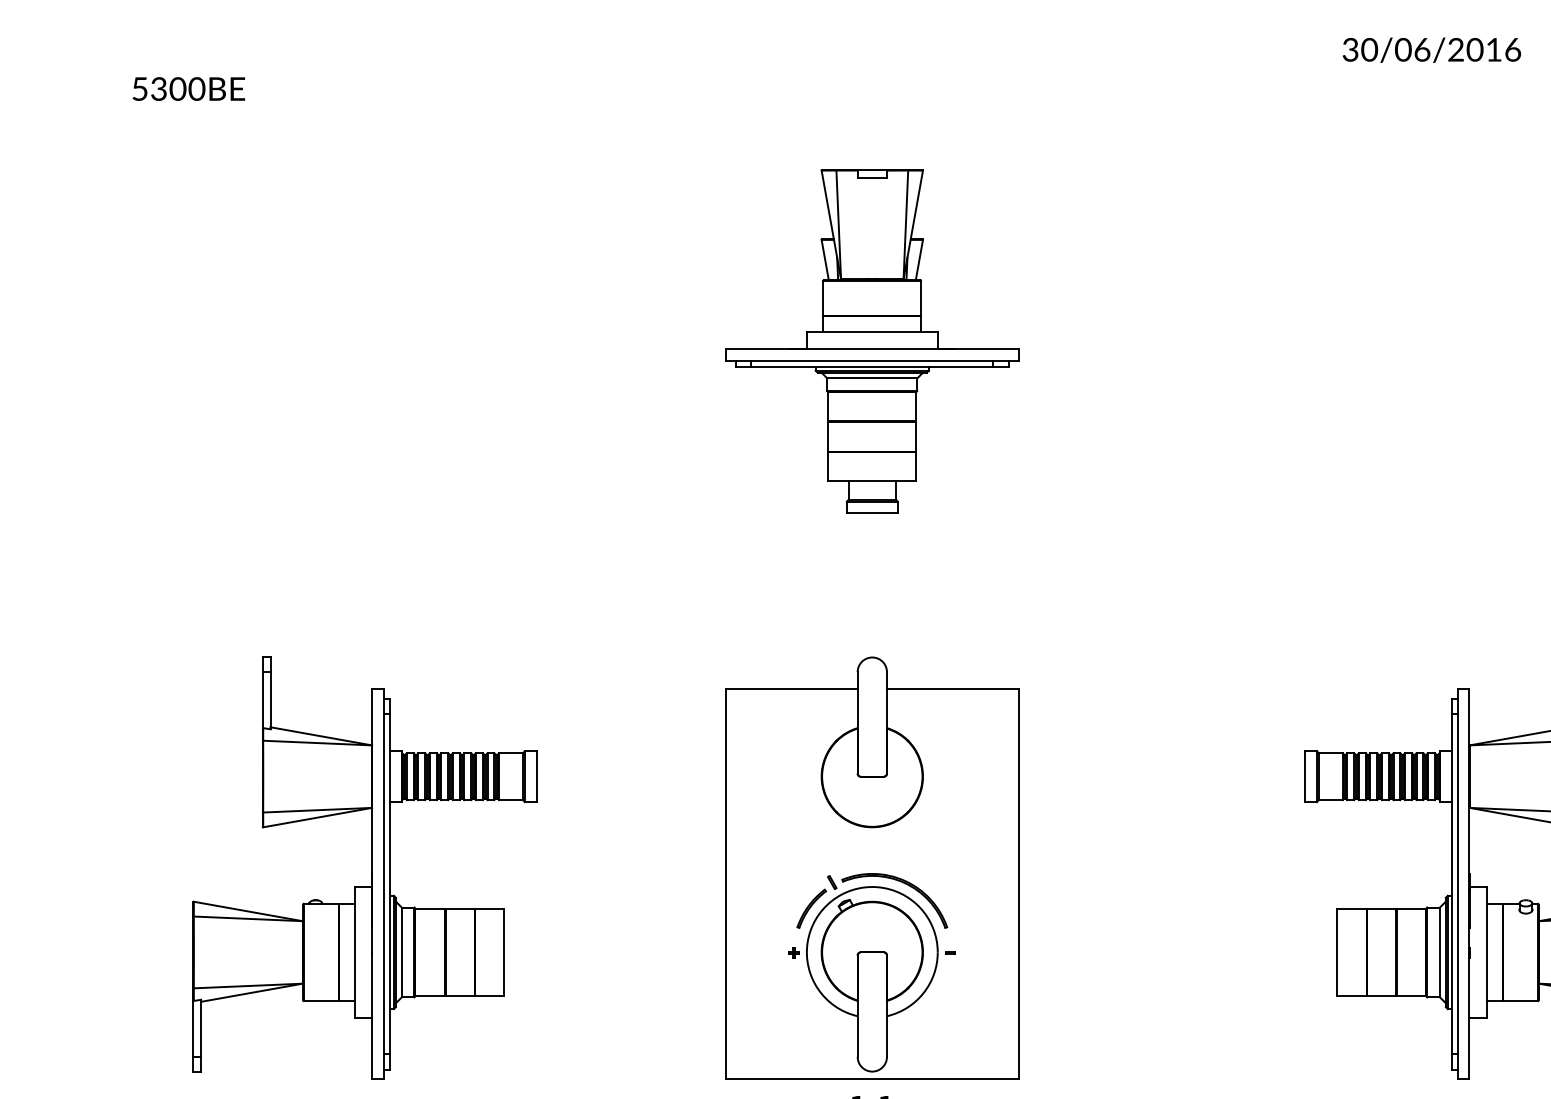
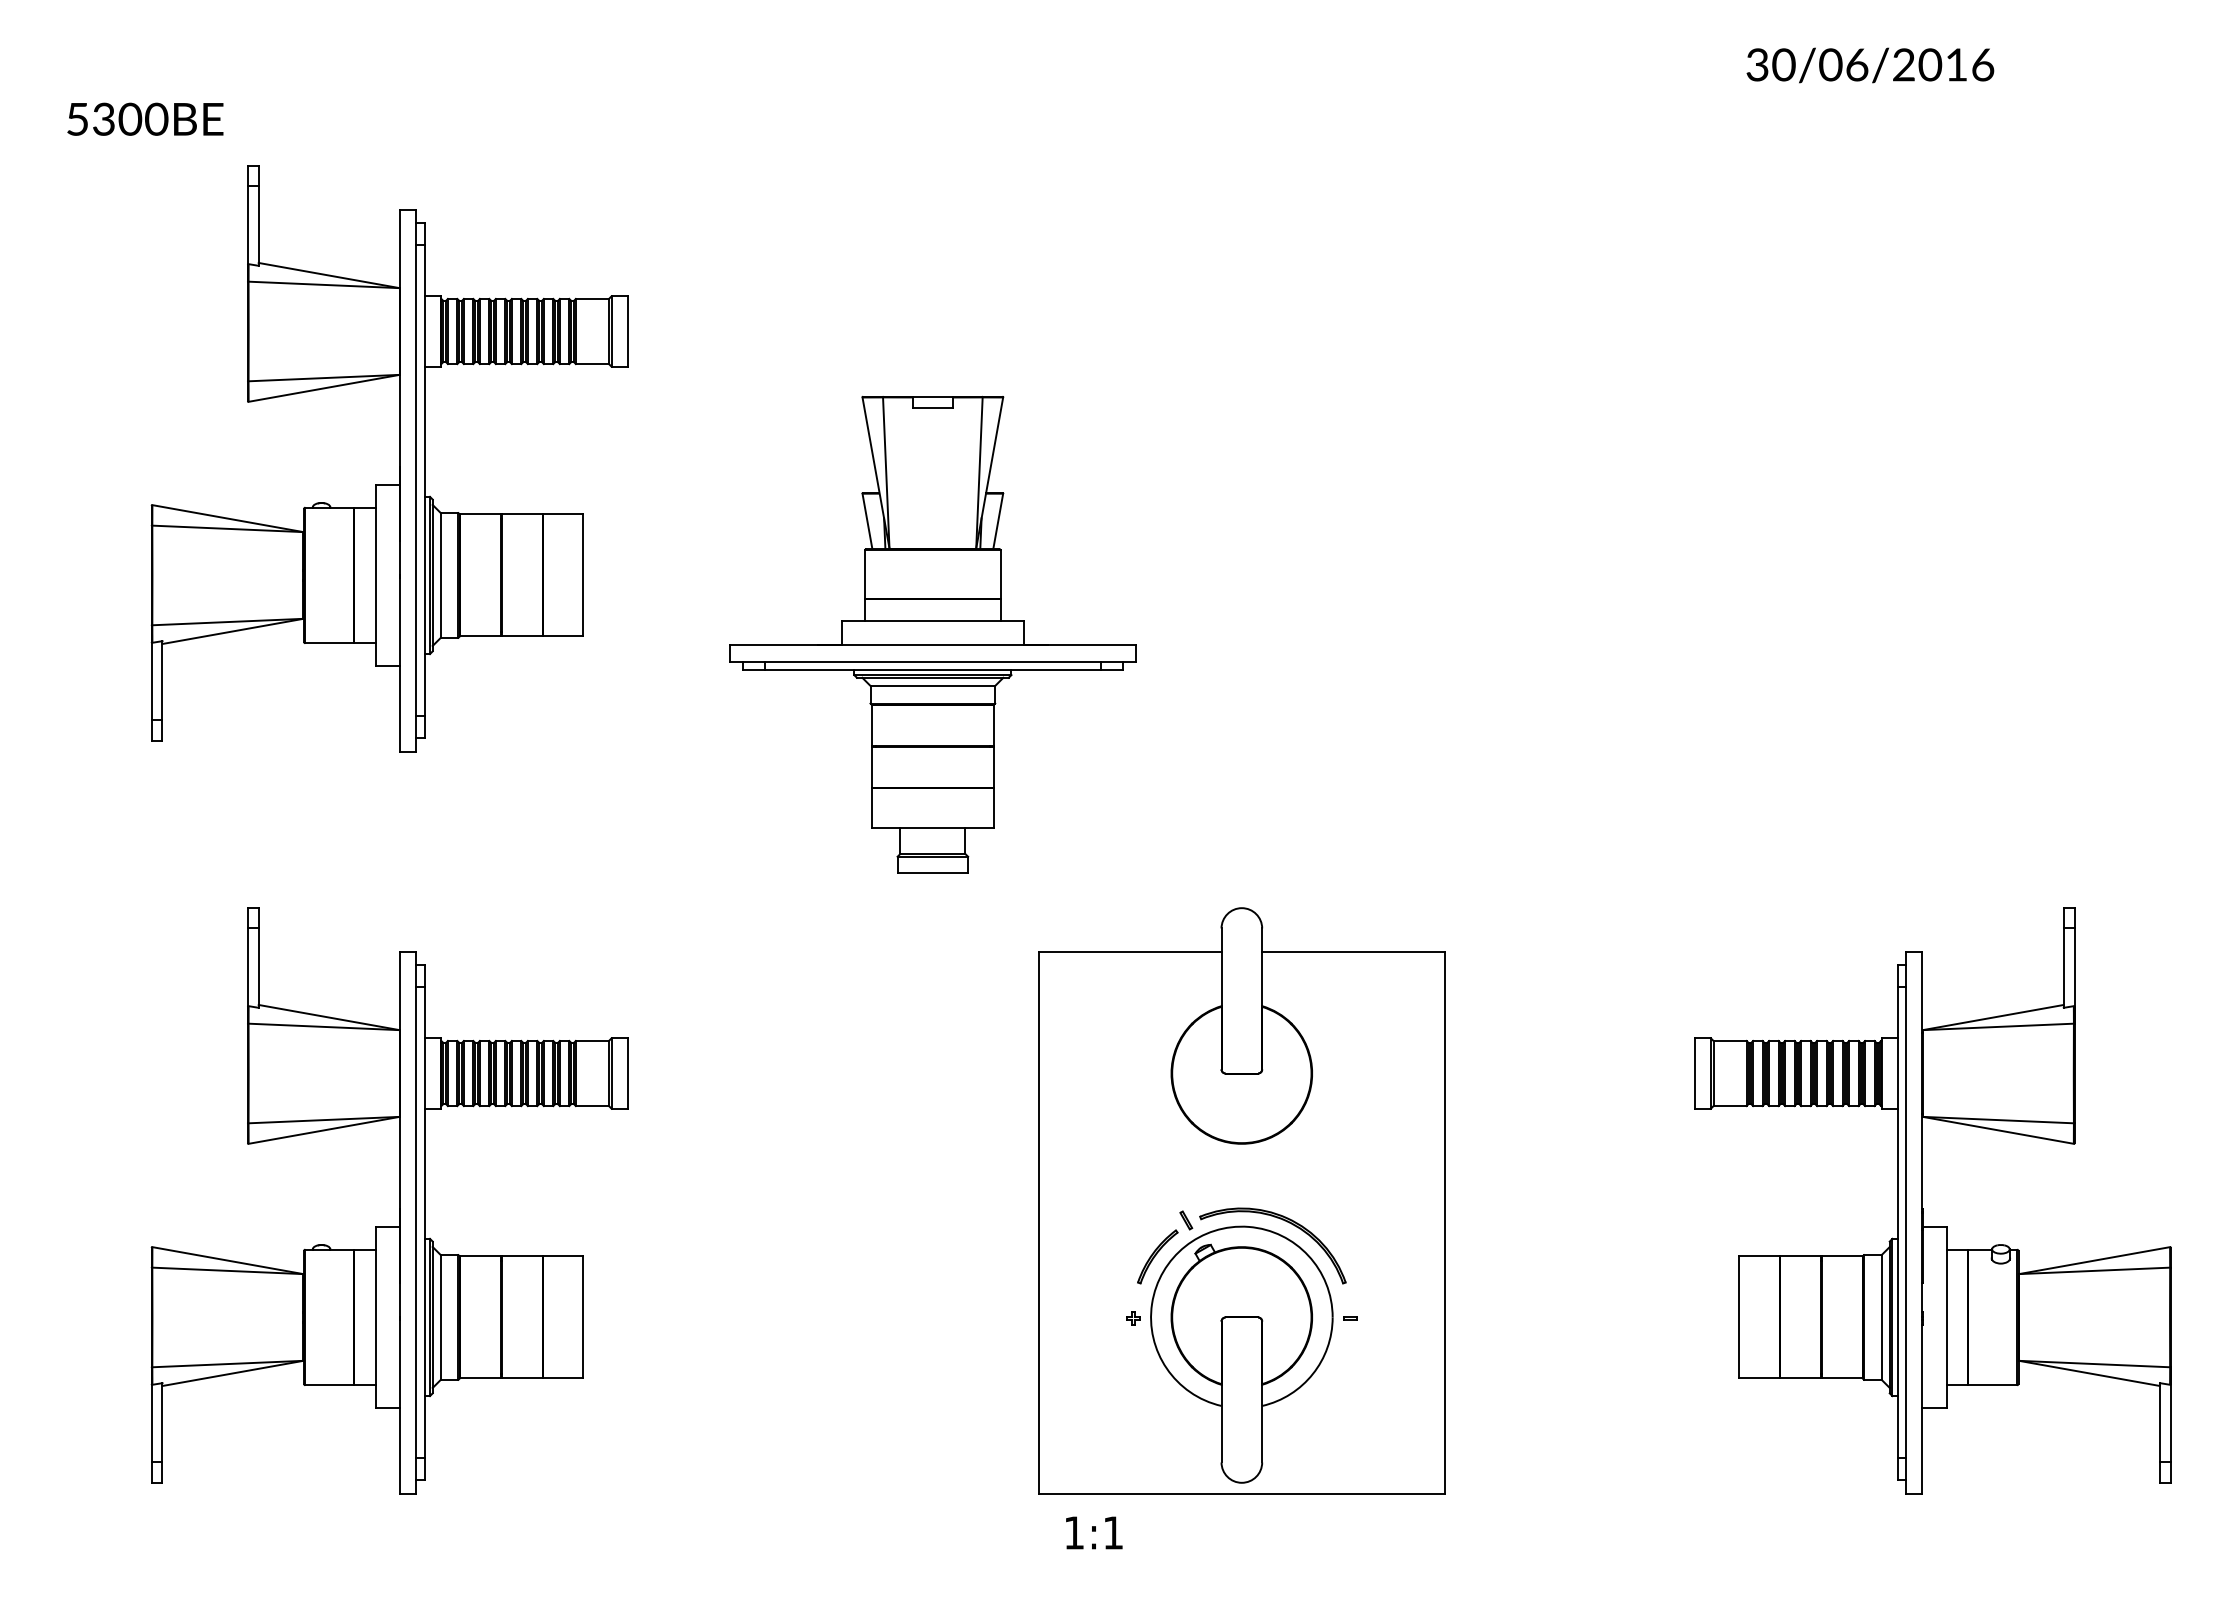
part: (371, 333) -> (399, 458), added
part: (872, 341) -> (932, 634), moved
part: (872, 868) -> (1241, 1200), moved

